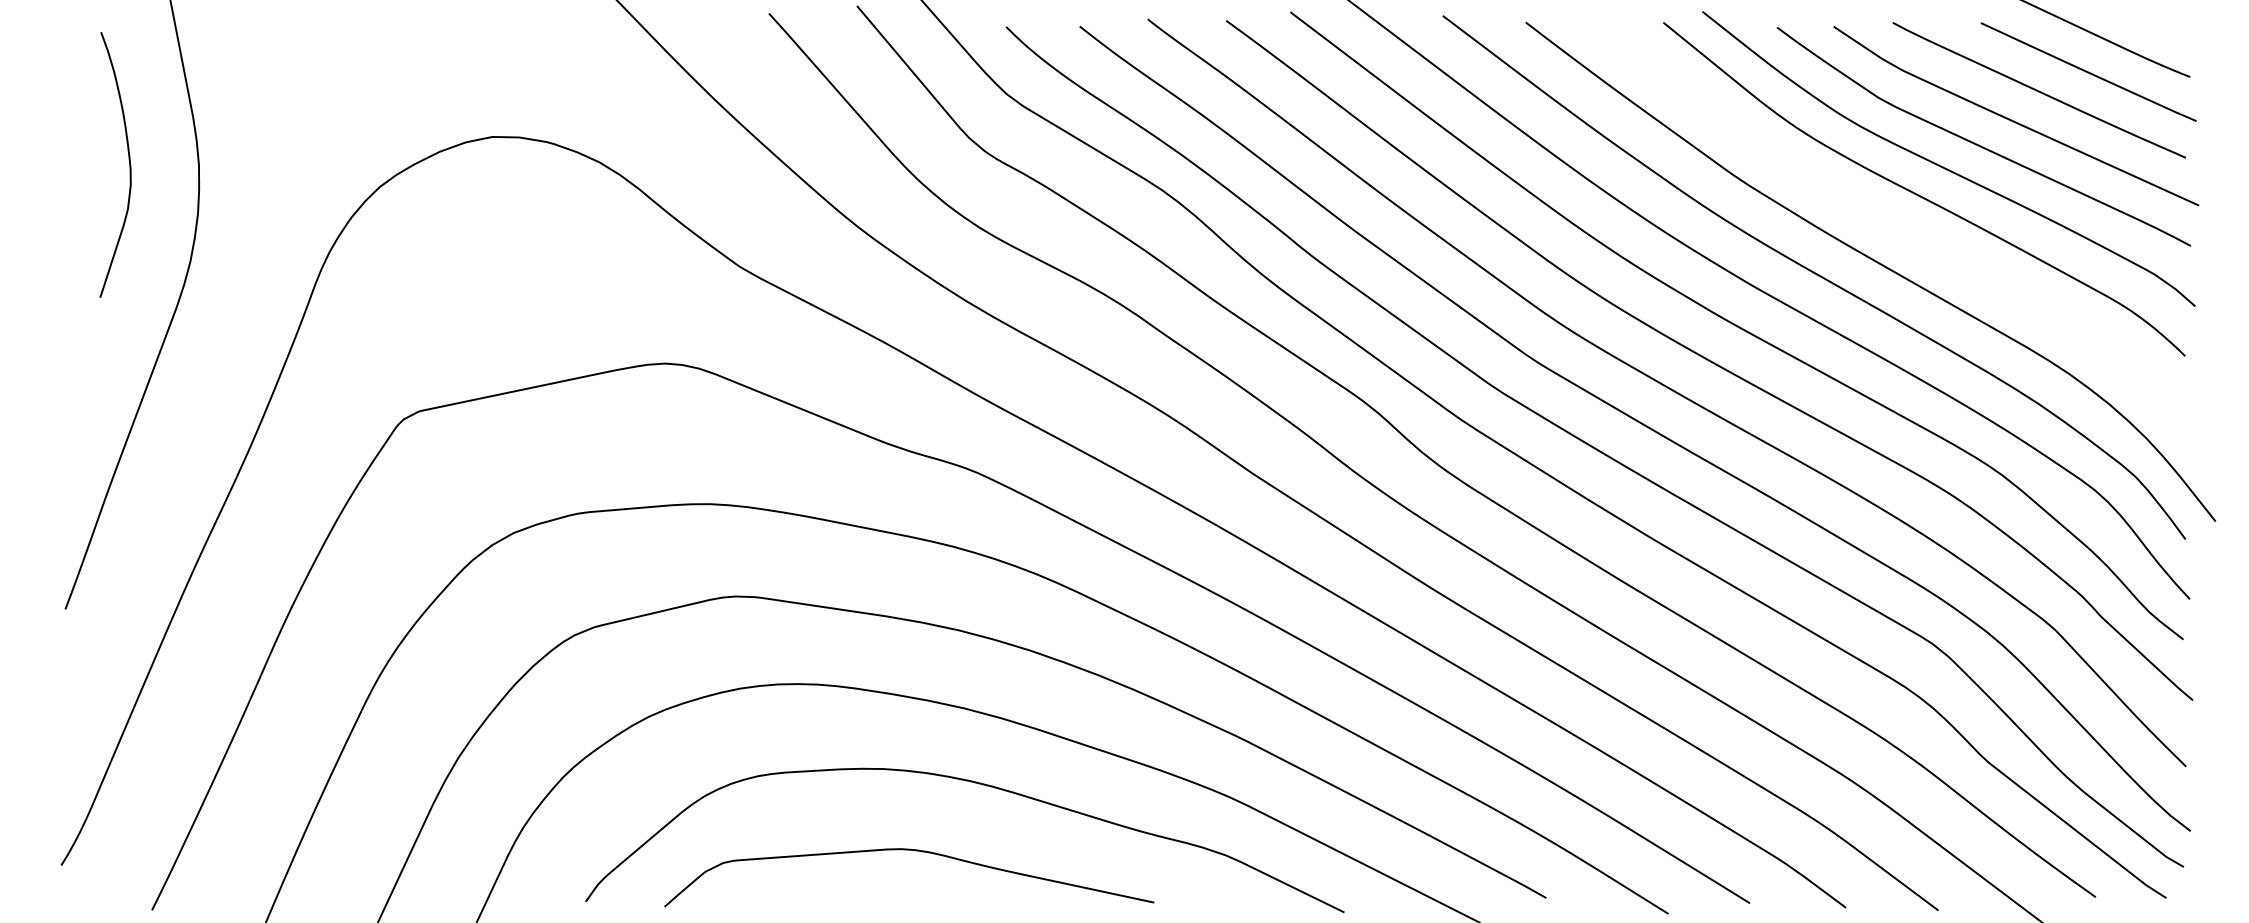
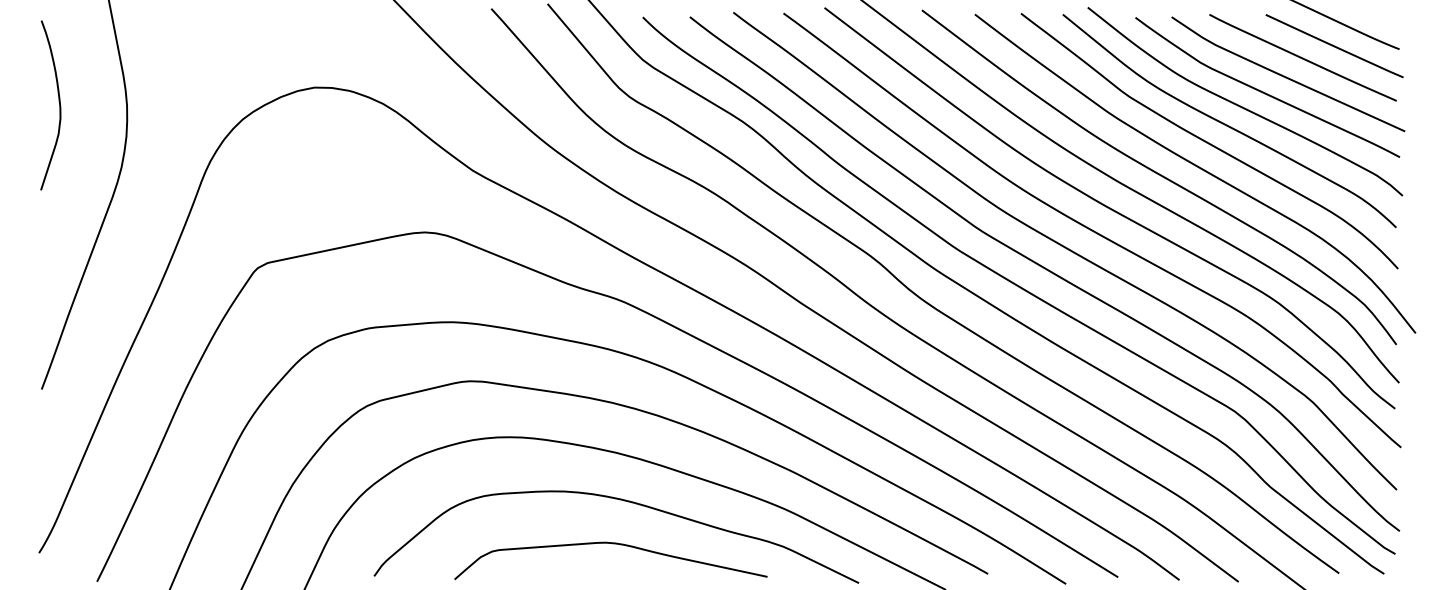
curve: (127, 158) -> (58, 101), moved
curve: (1892, 222) -> (1209, 142), added
curve: (911, 851) -> (612, 544), moved

